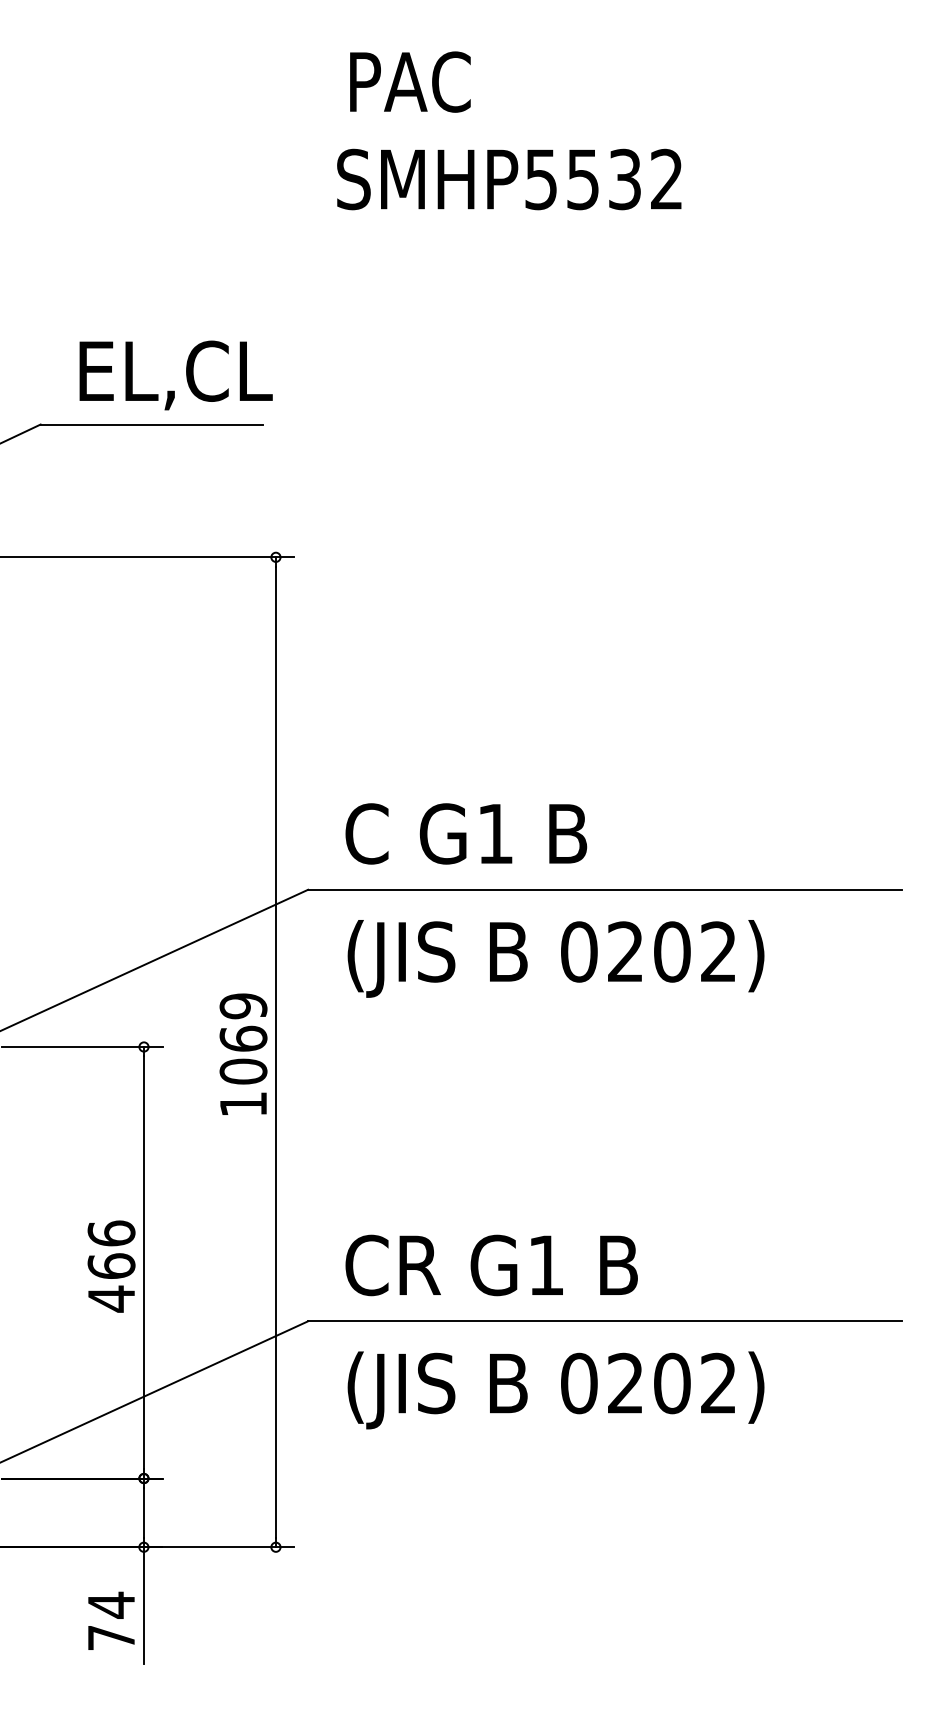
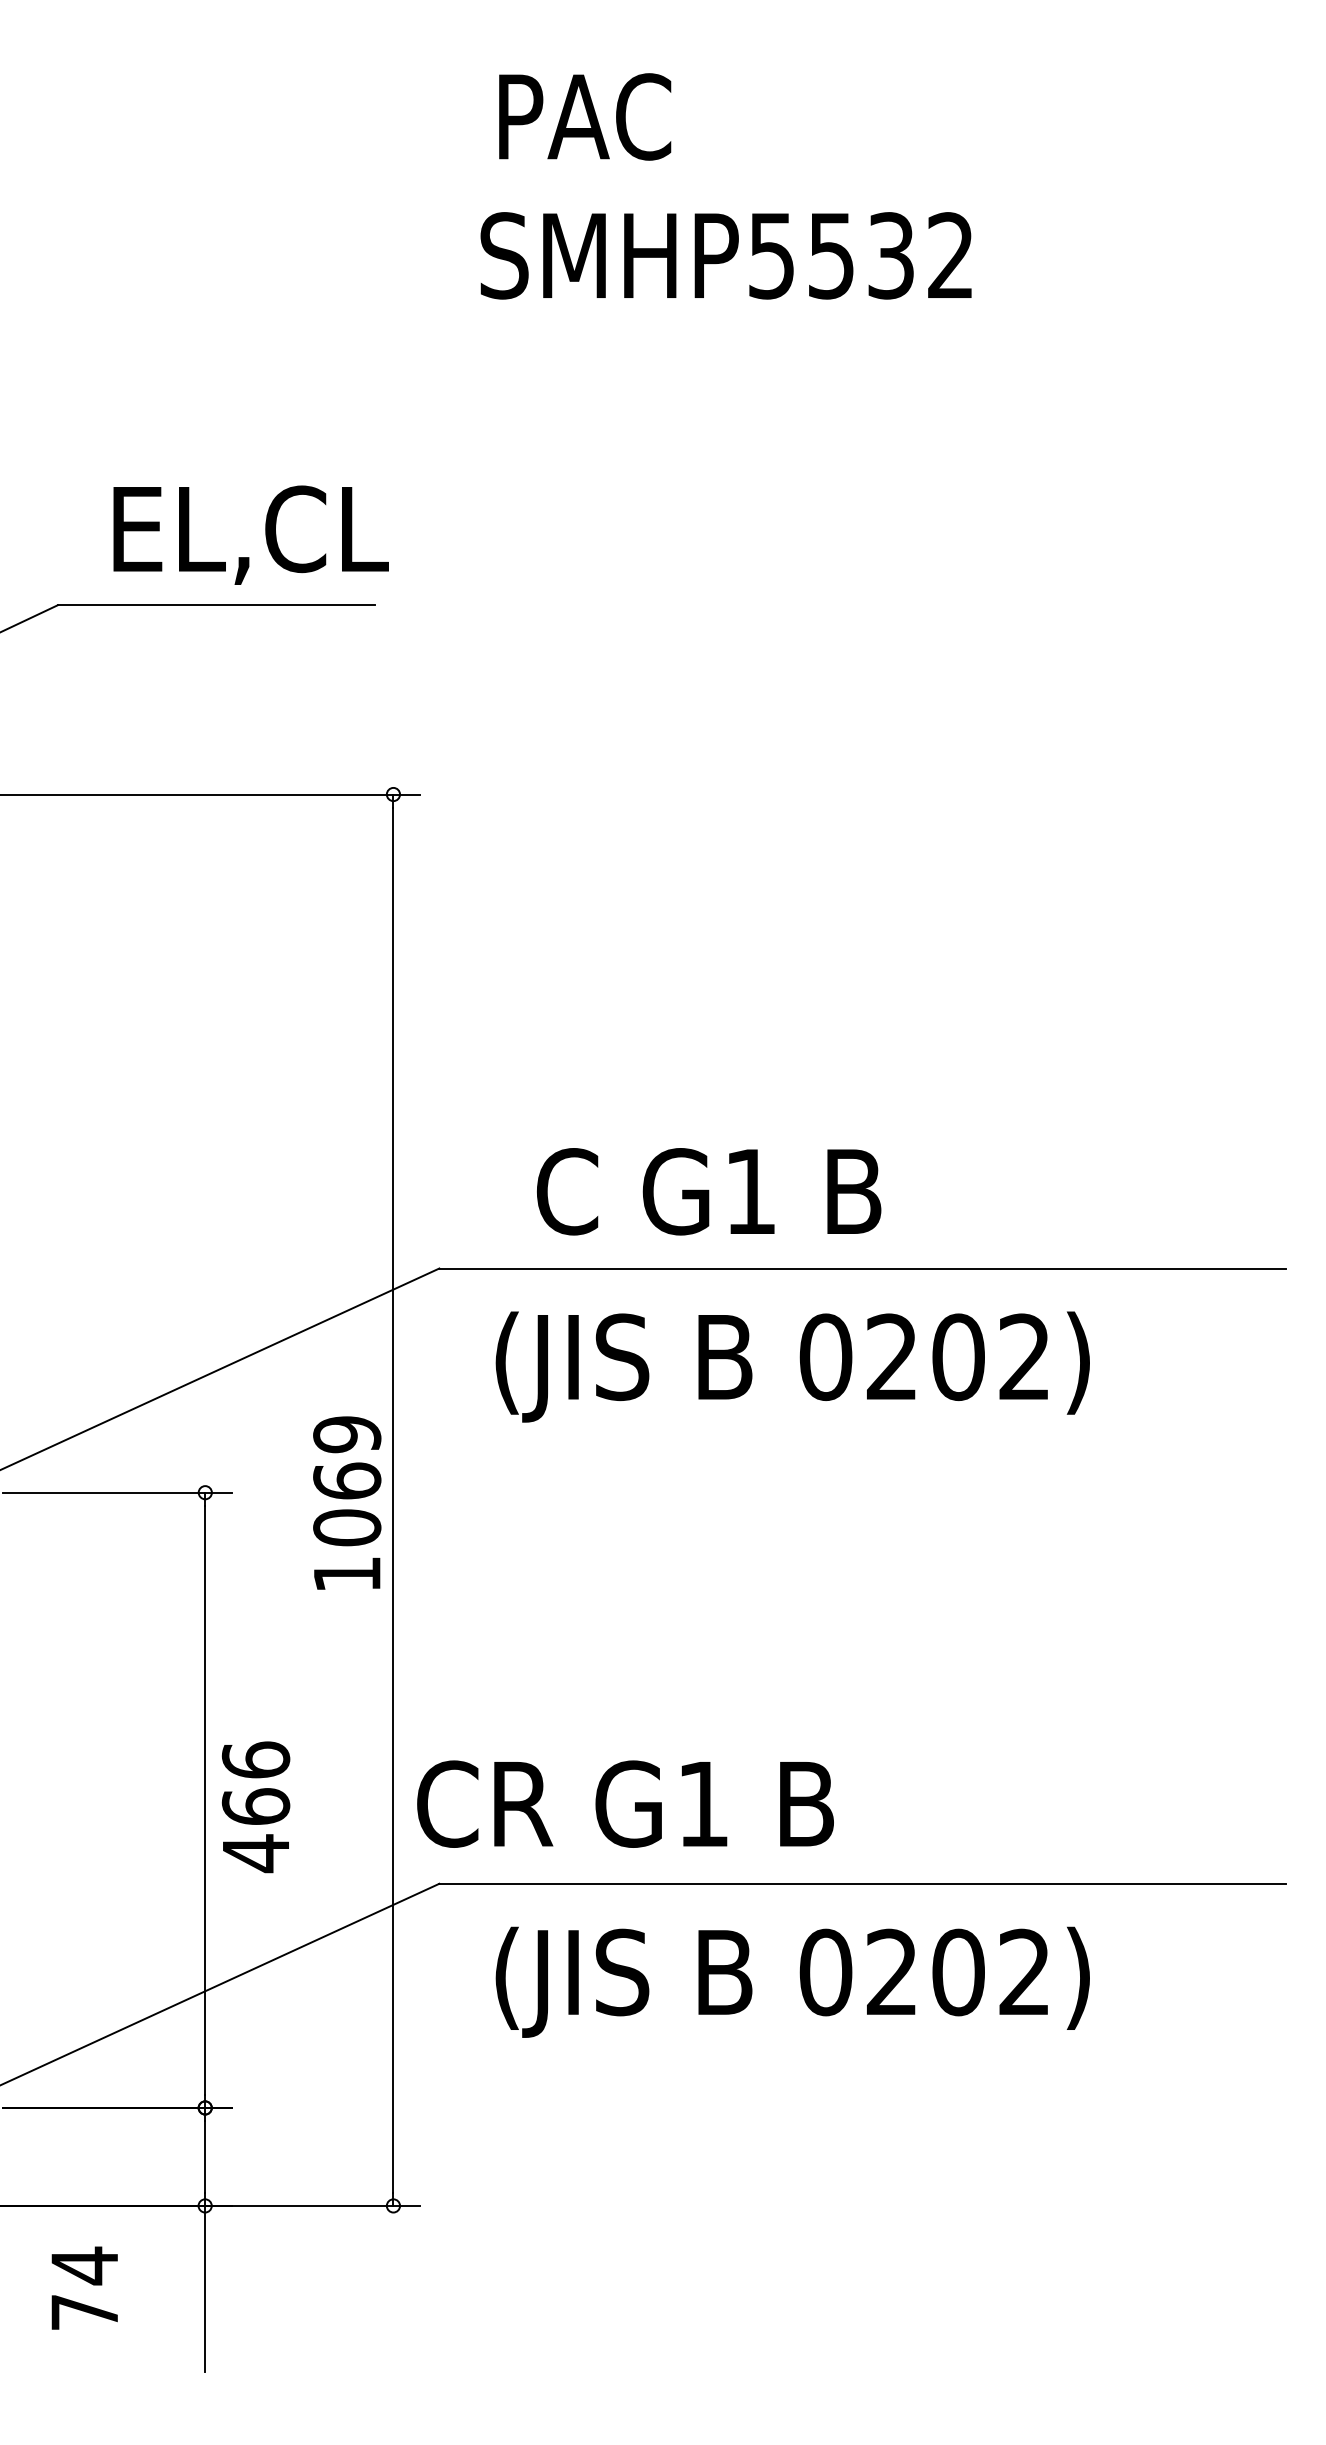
text: (466, 833) -> (709, 1191), moved
text: (491, 1265) -> (625, 1804), moved
text: (111, 1266) -> (255, 1807), moved
text: (111, 1620) -> (84, 2287), moved

